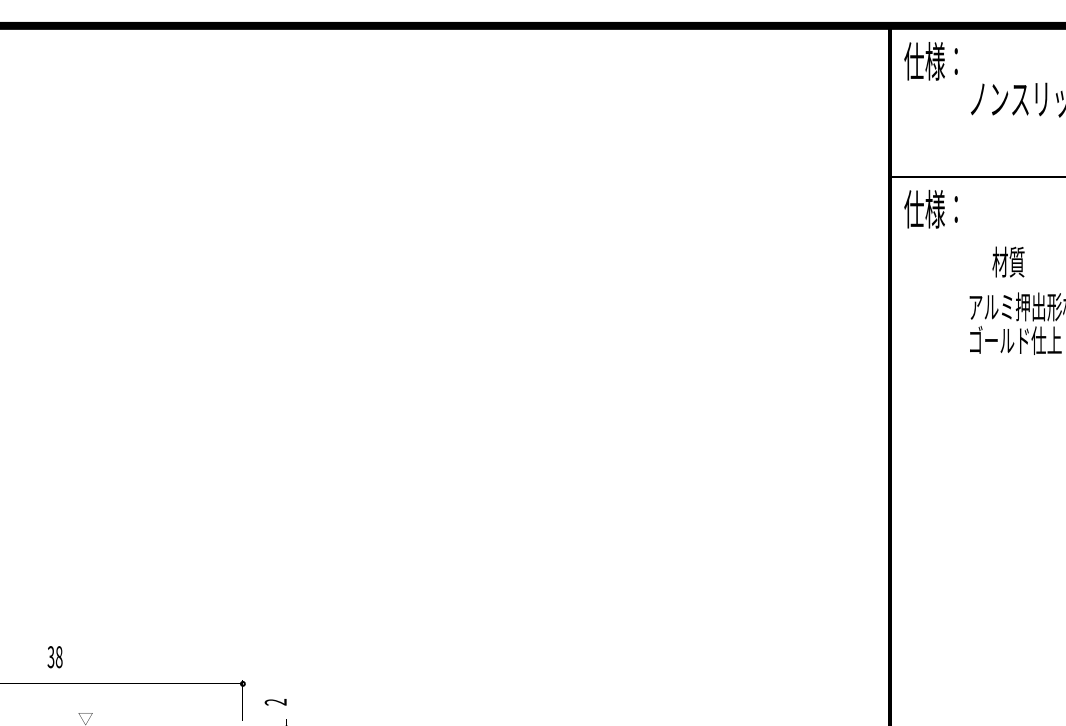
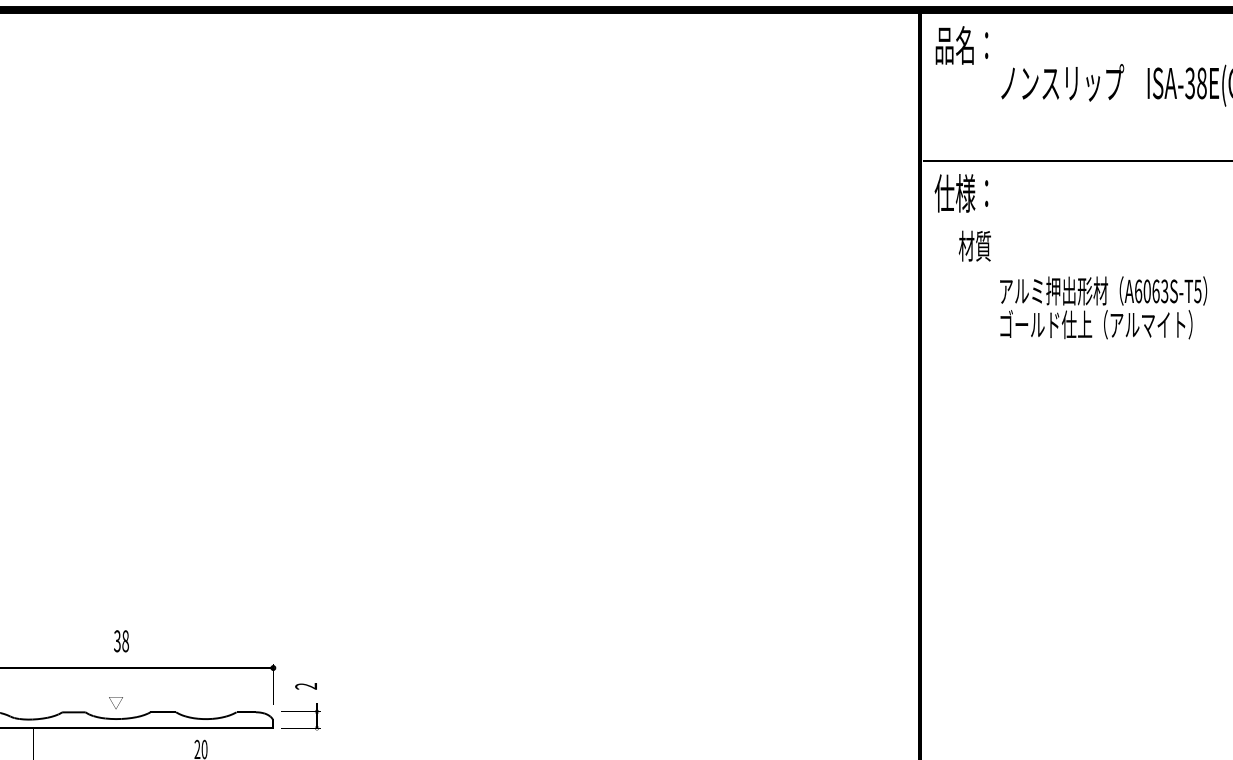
text: (924, 61) -> (954, 45), 仕様： -> 品名：
text: (1008, 261) -> (974, 245), moved
text: (55, 657) -> (121, 641), moved

